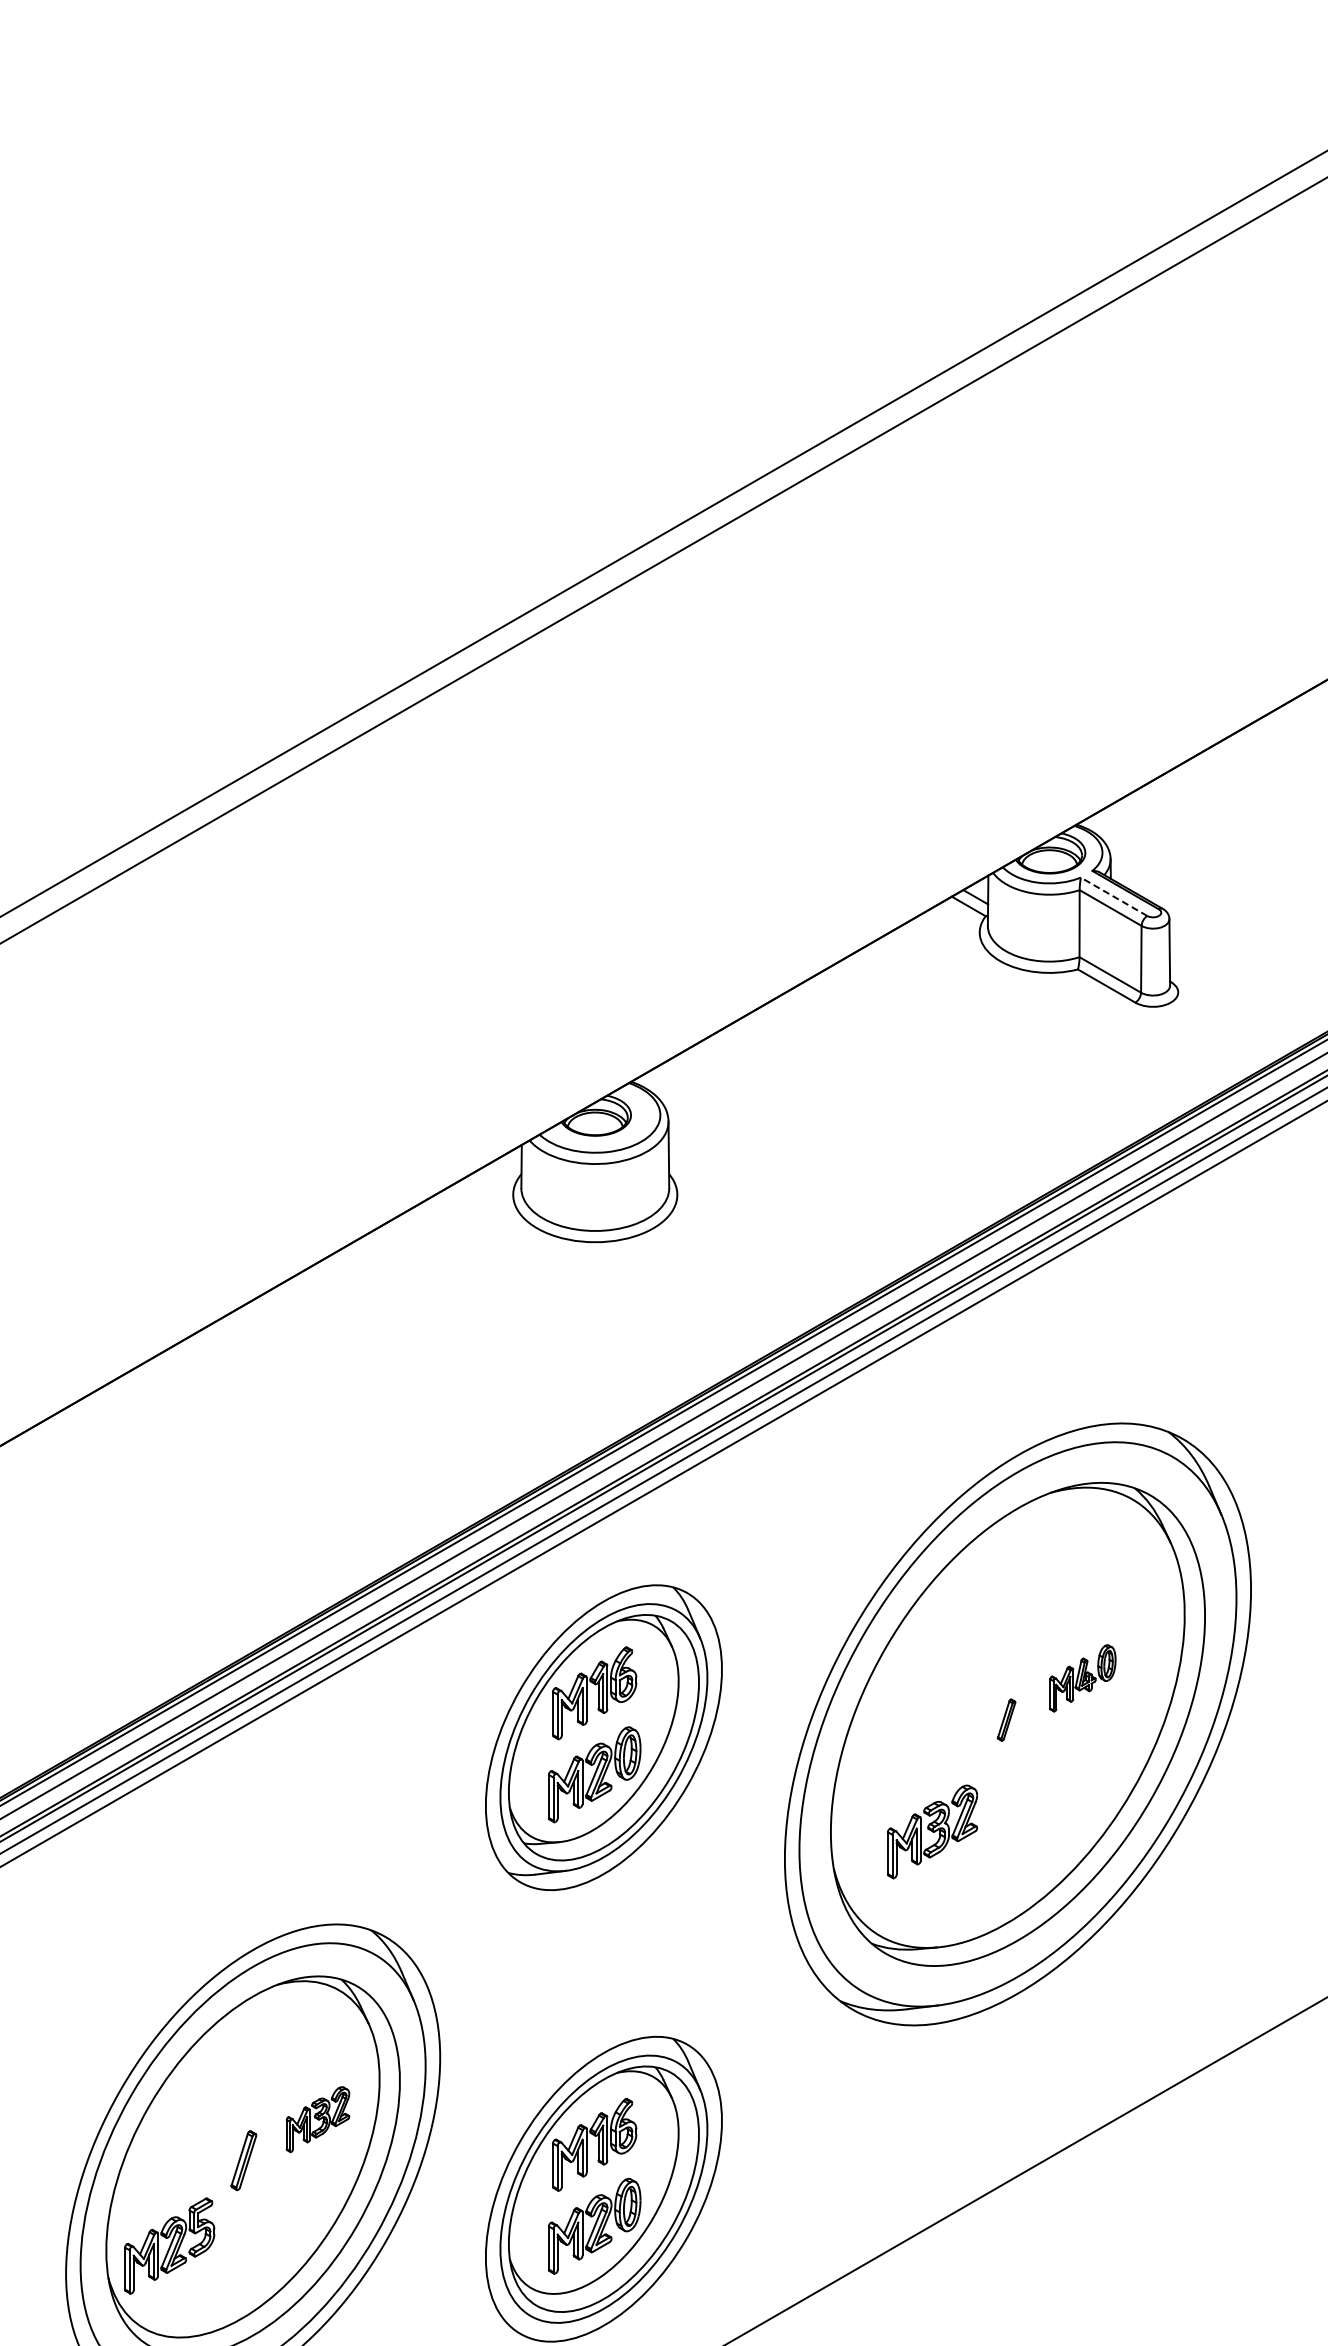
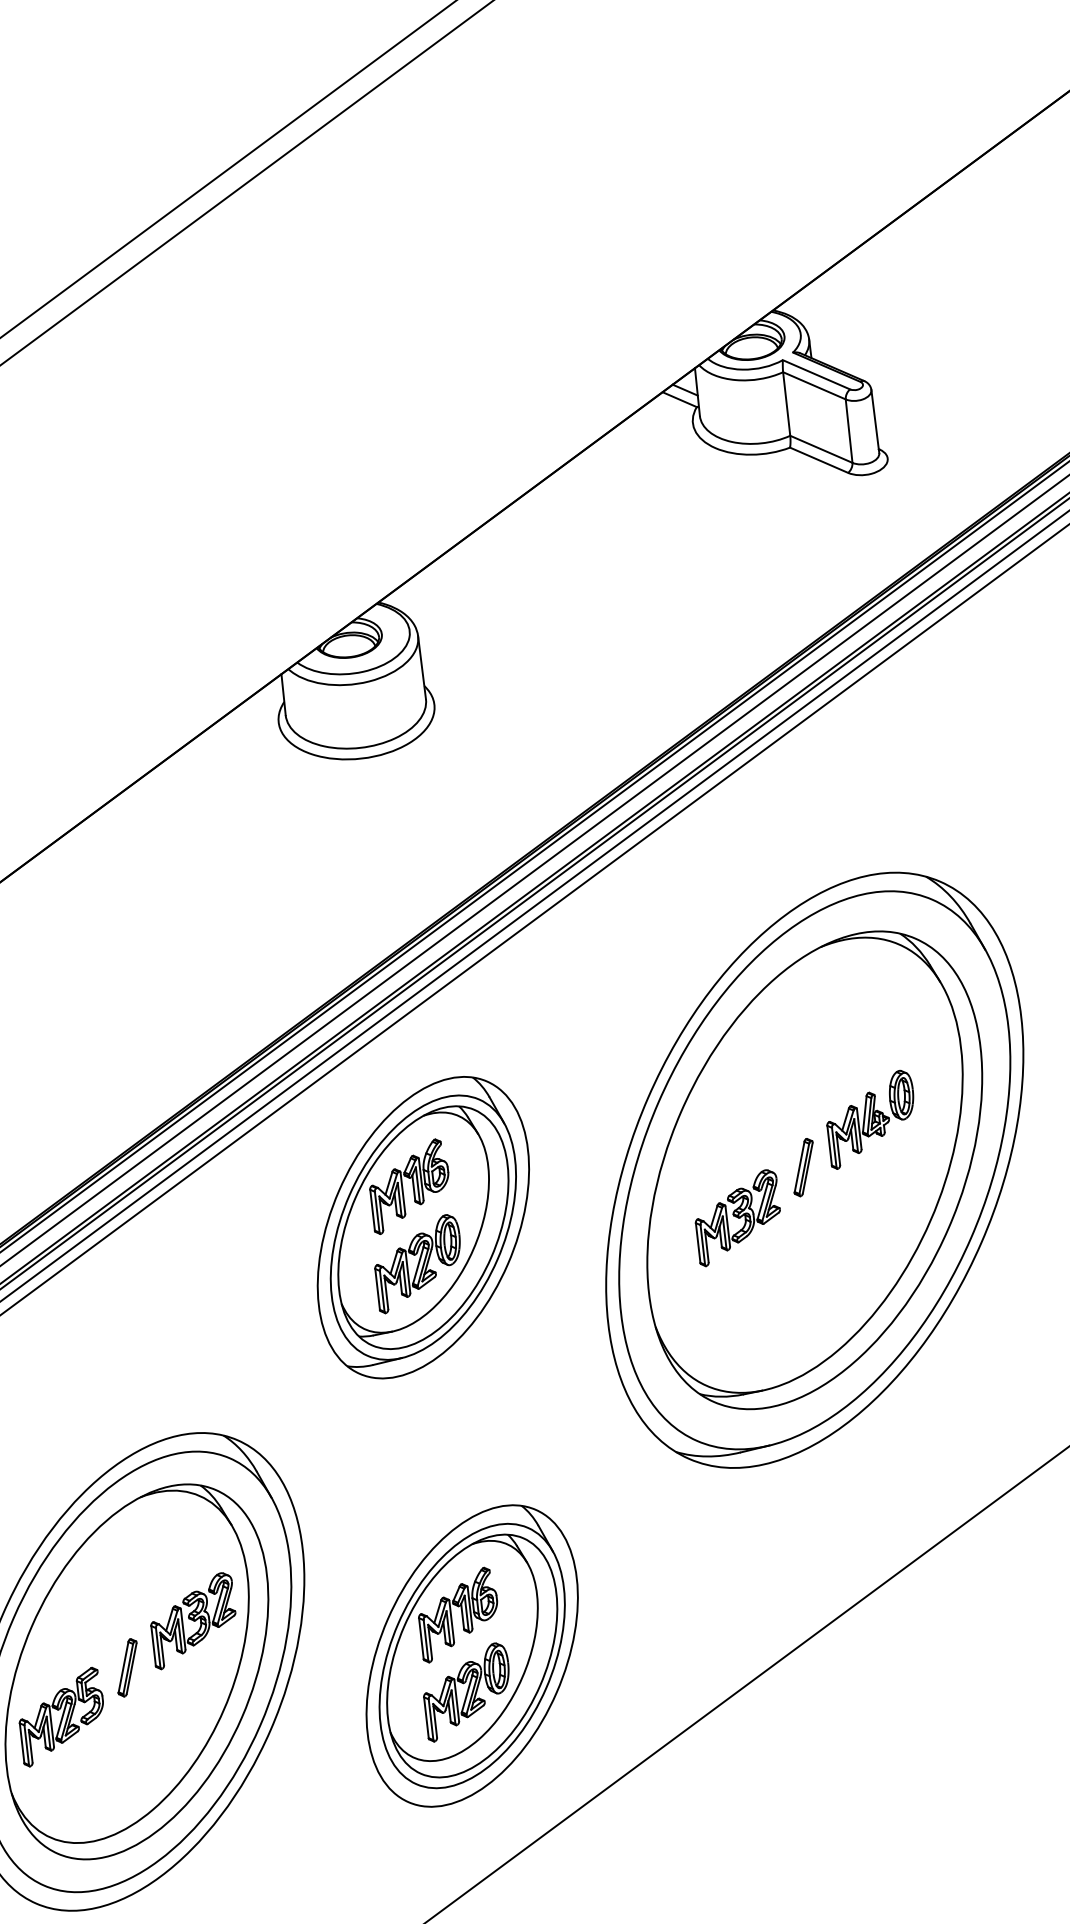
line: (1113, 896) -> (815, 374), dashed -> solid
part: (1082, 1678) -> (871, 1119), size x1.43
part: (1006, 1719) -> (803, 1166), size x1.43
part: (932, 1831) -> (738, 1217), moved
part: (317, 2119) -> (192, 1620), size x1.43
part: (169, 2245) -> (61, 1716), moved

